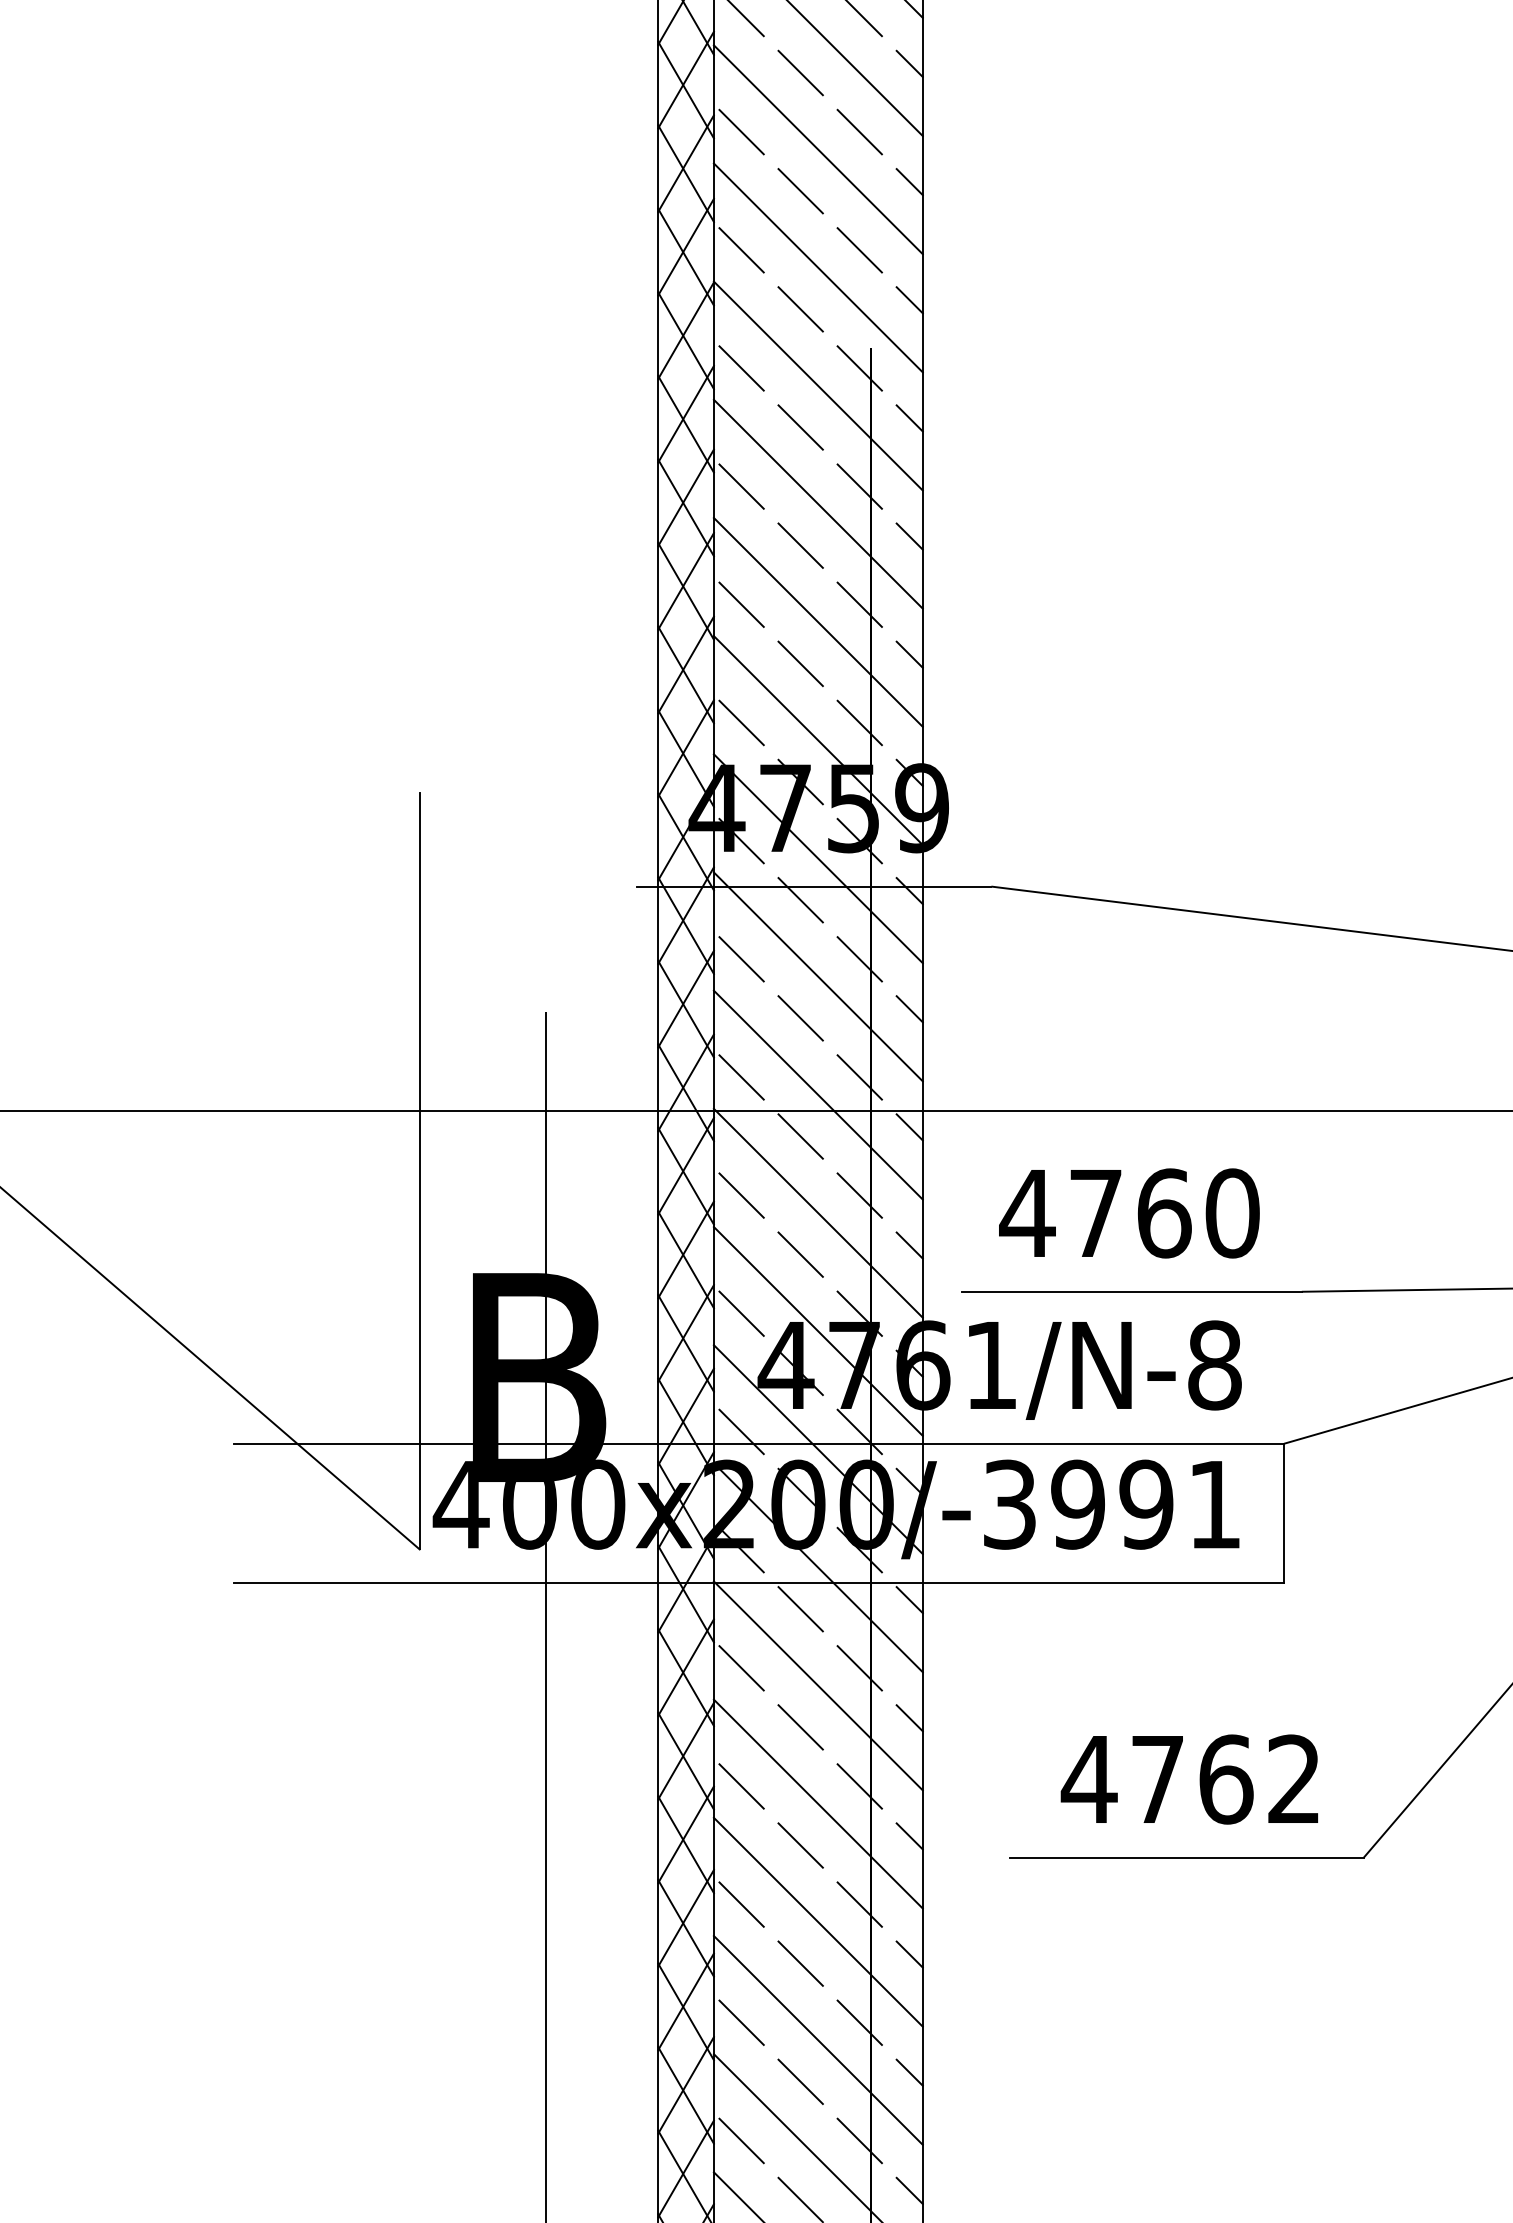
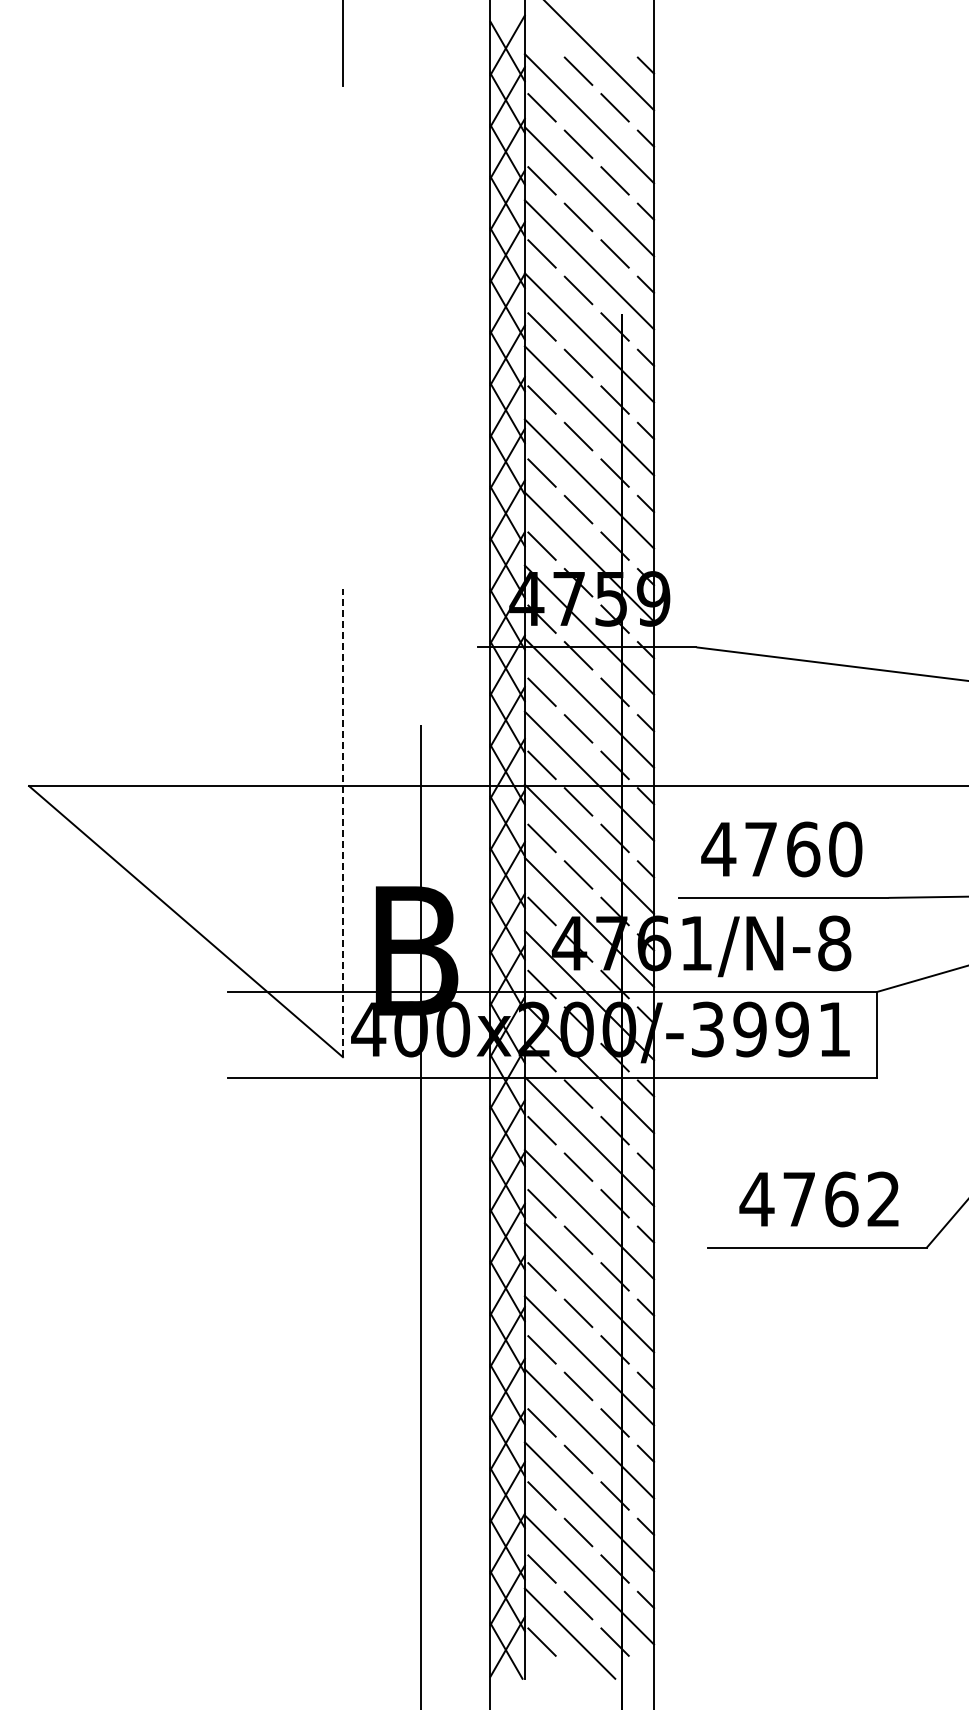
line: (418, 1171) -> (342, 823), solid -> dashed

